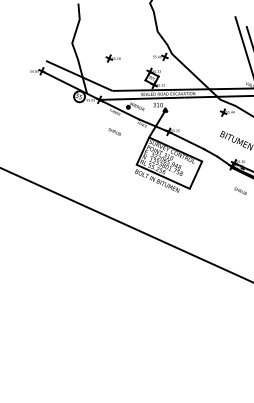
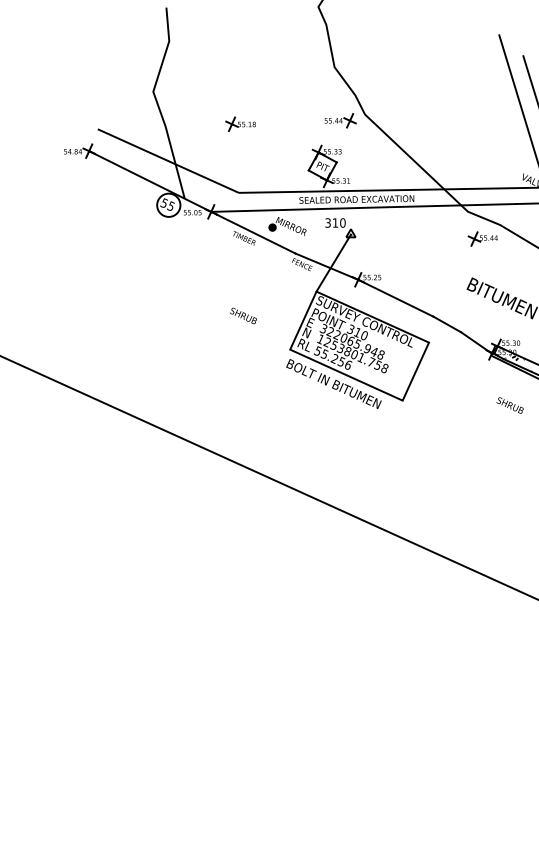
text: (114, 131) -> (242, 315), moved

